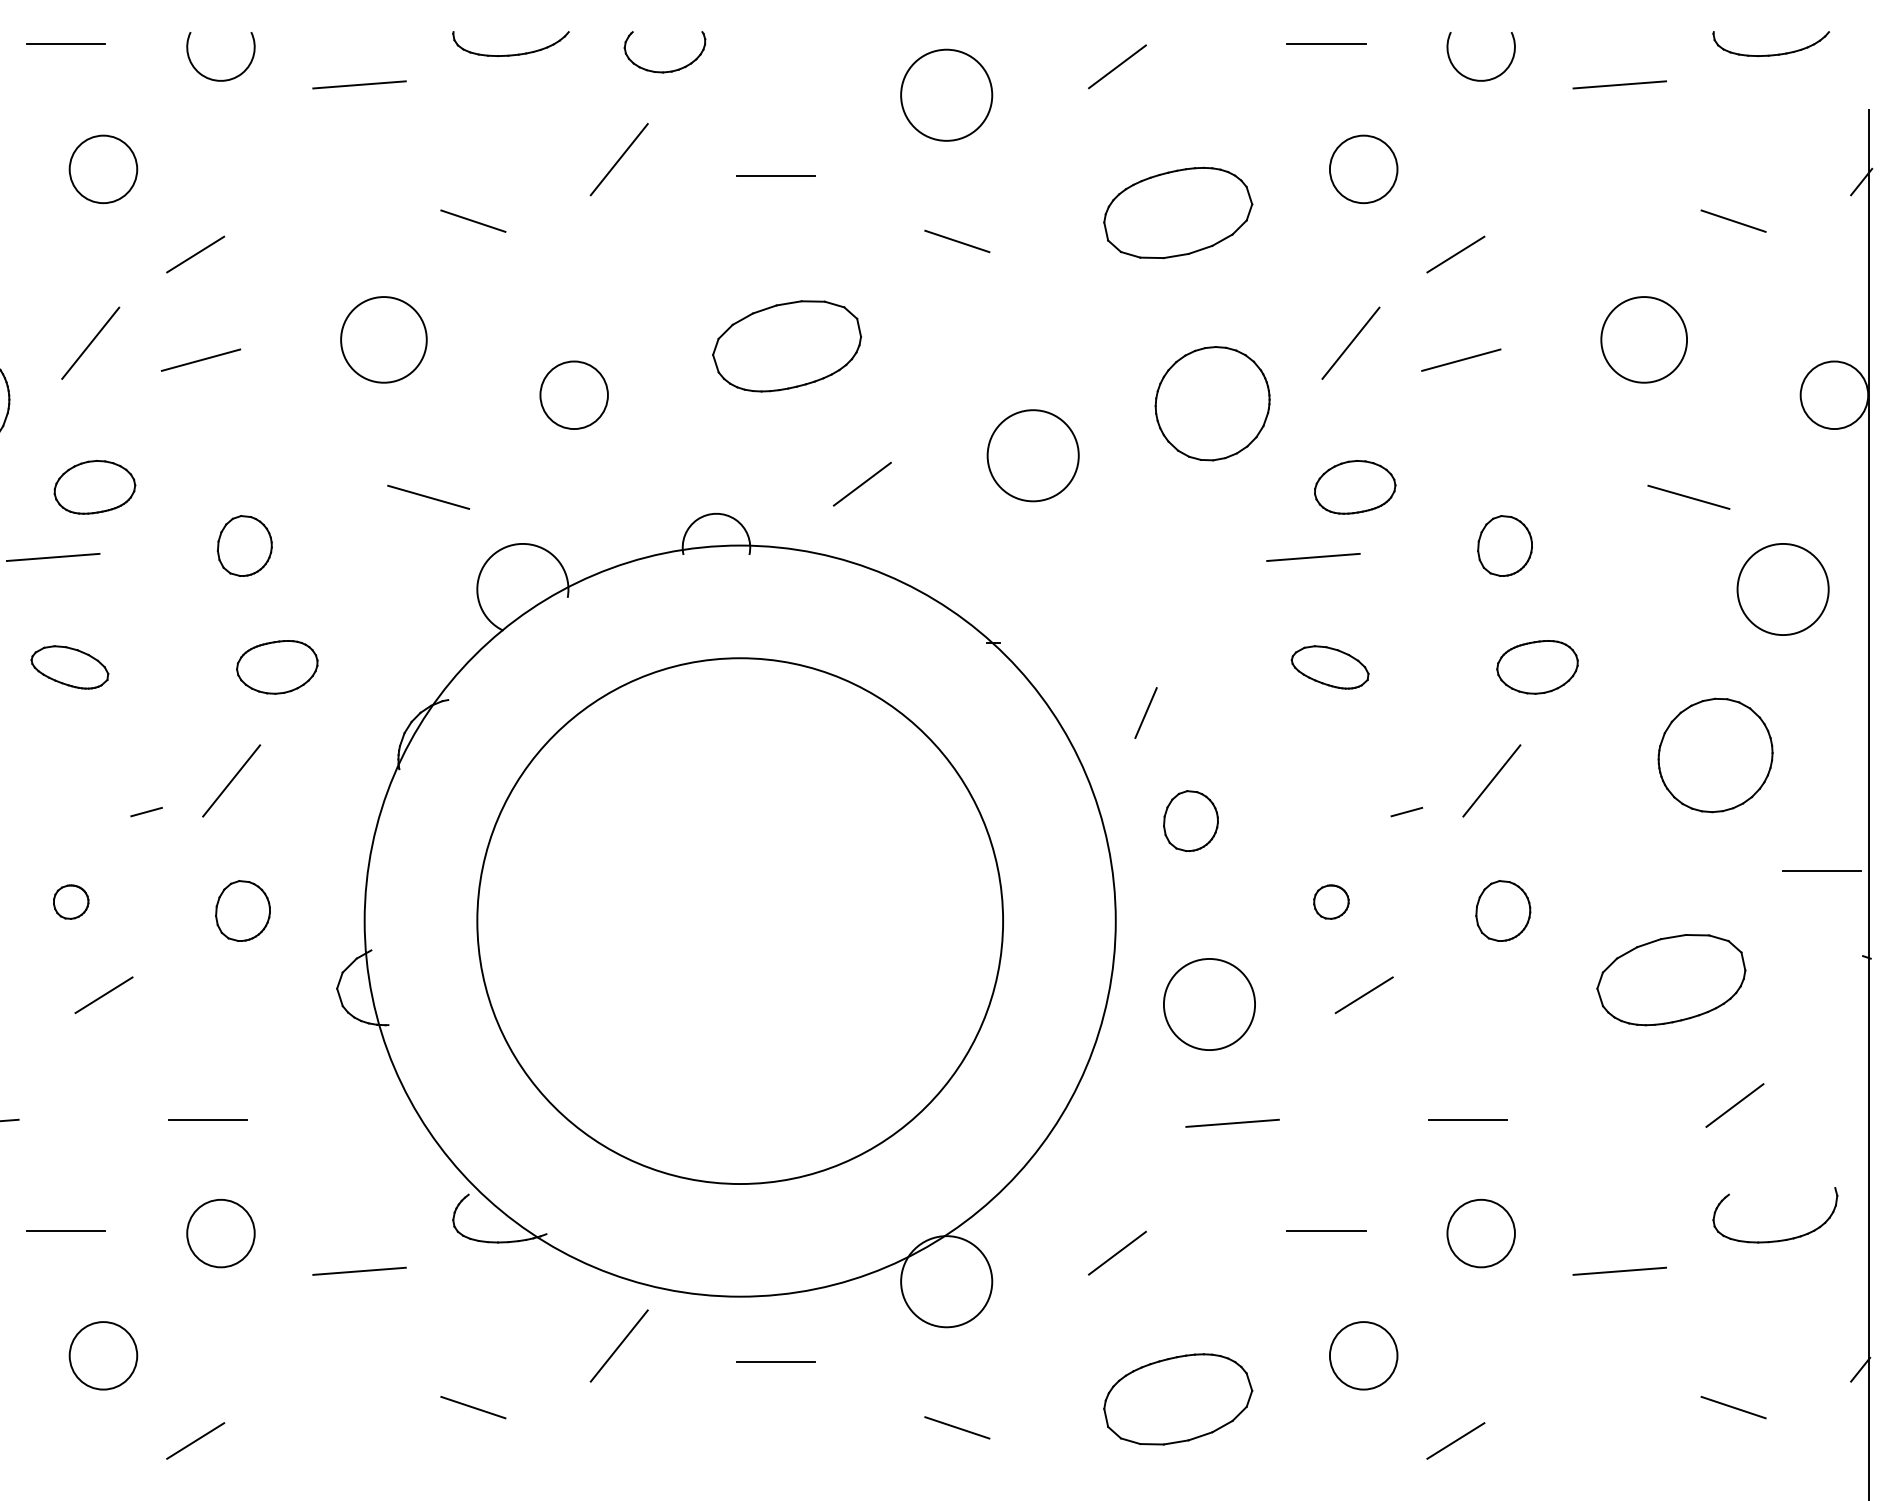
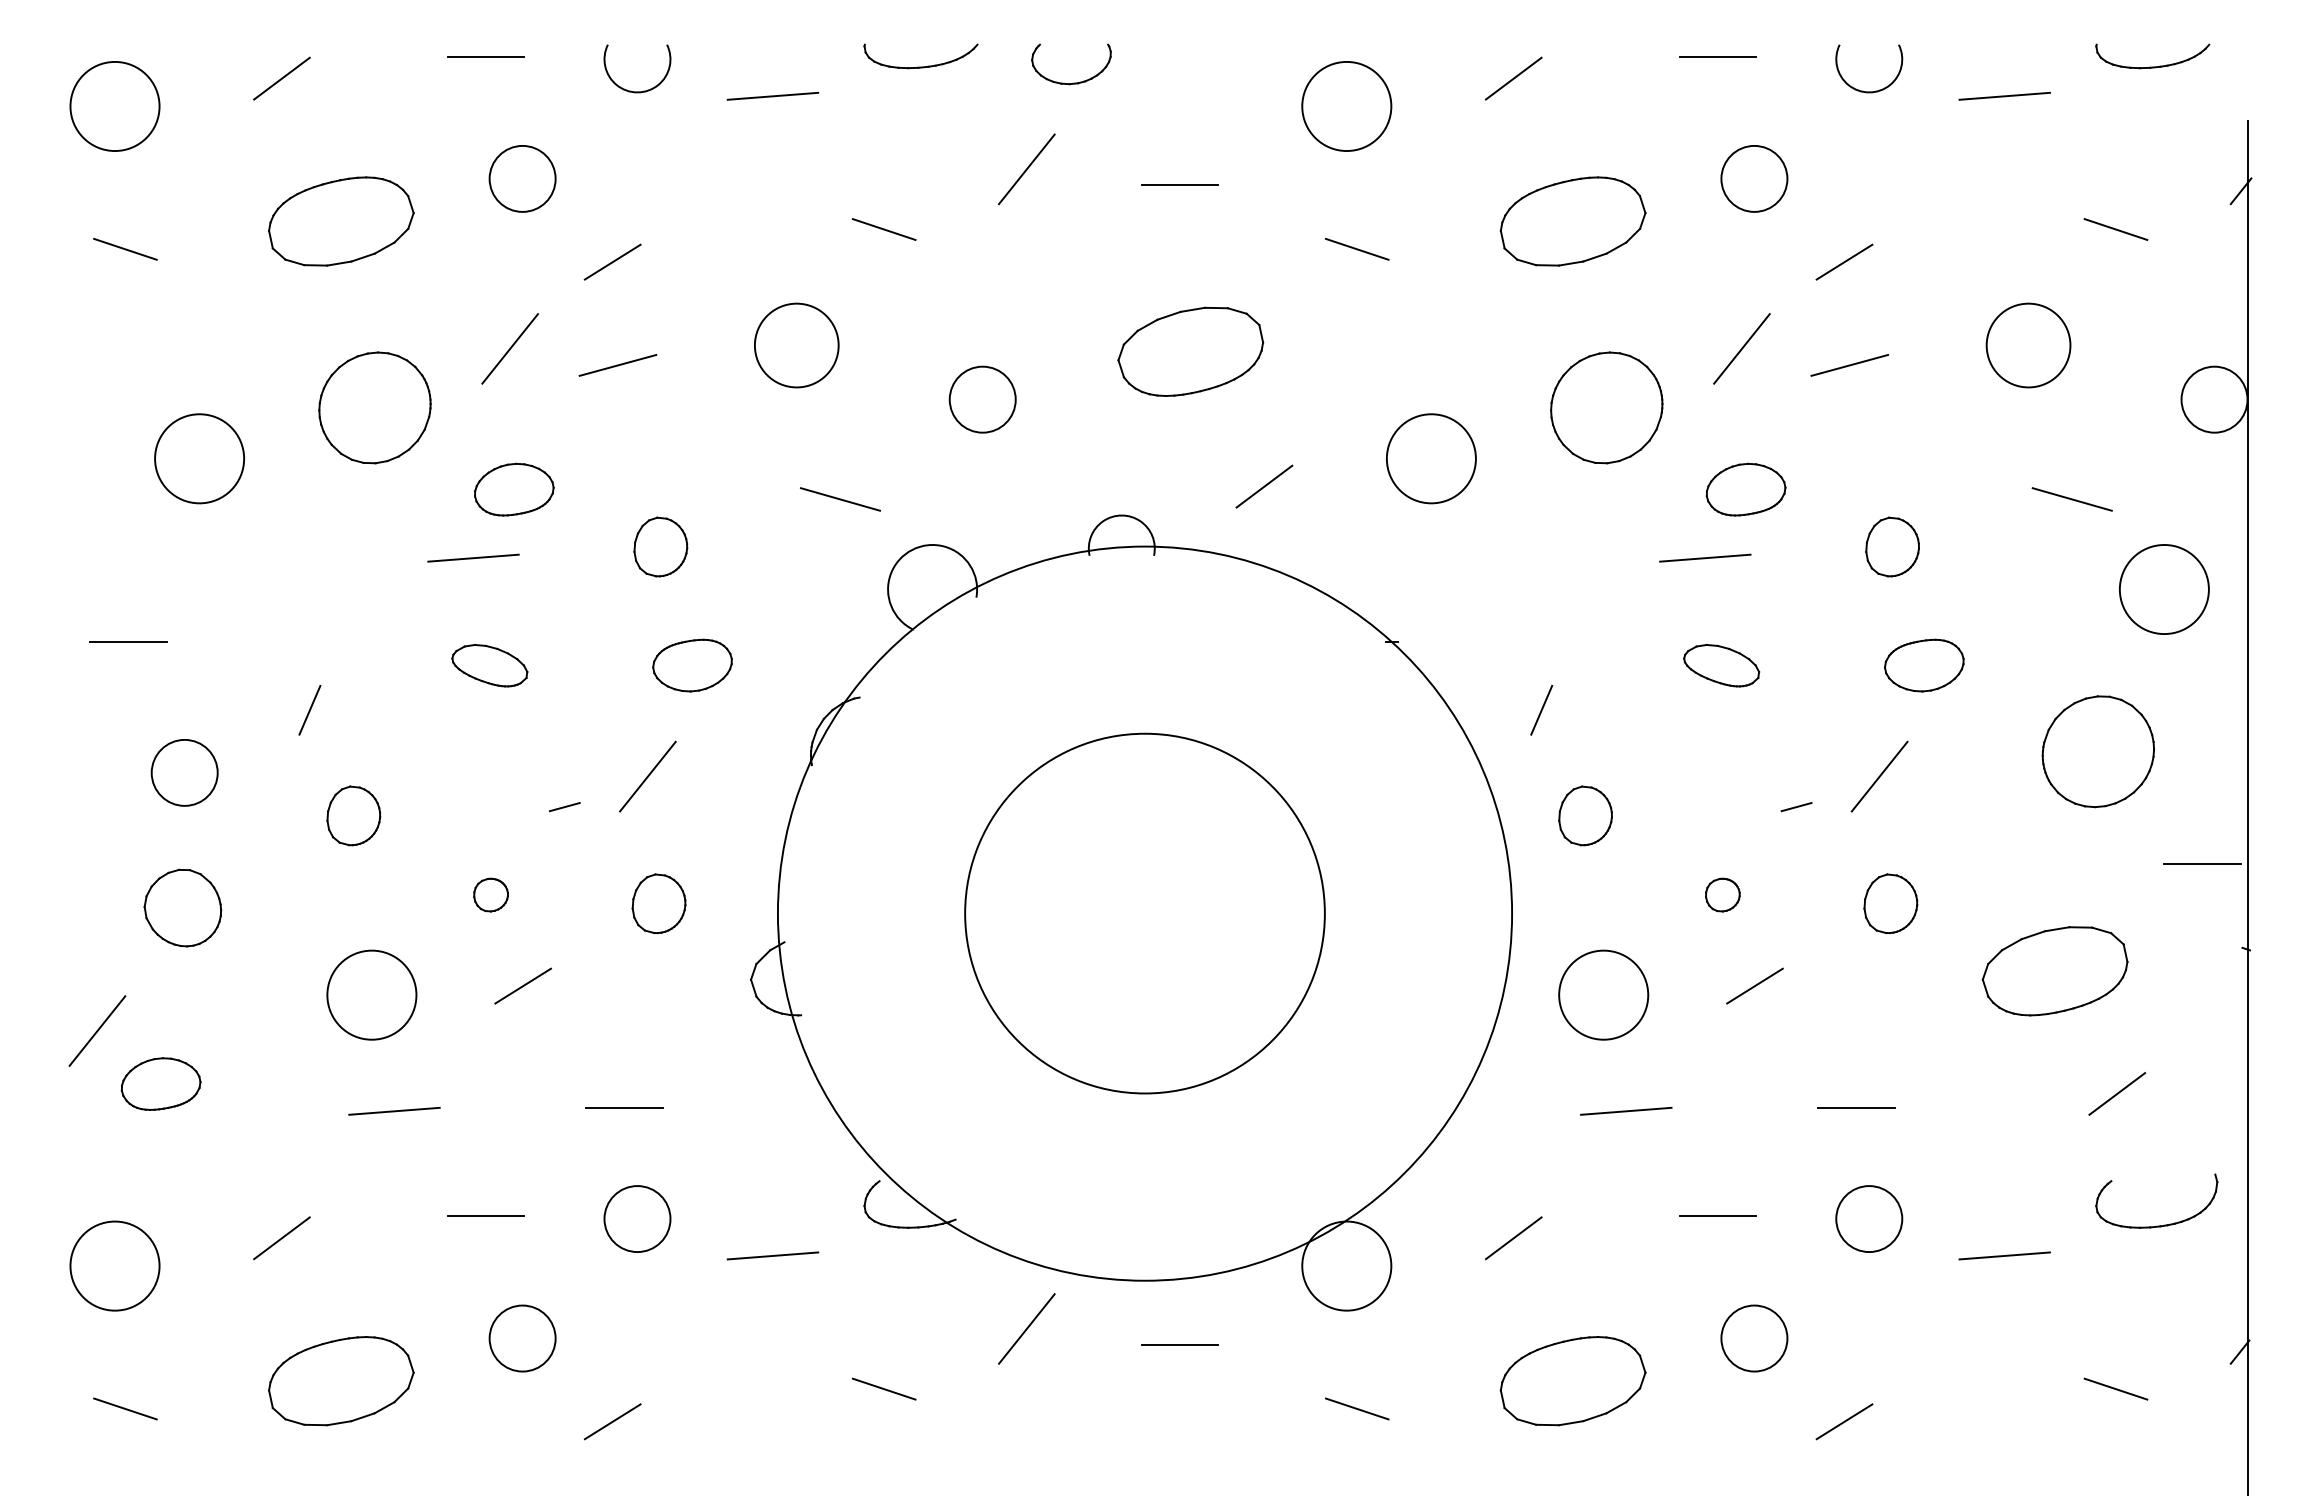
circle: (739, 920) -> (1144, 913), size x0.7

